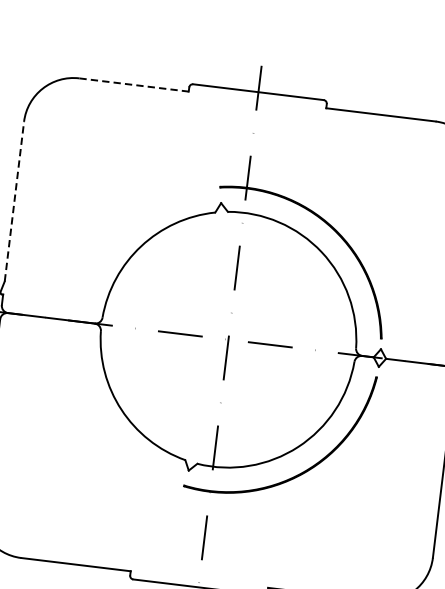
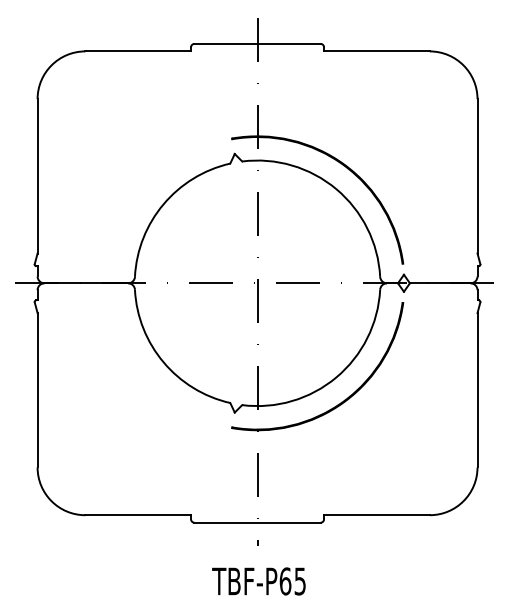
line: (134, 85) -> (138, 51), dashed -> solid
line: (14, 200) -> (37, 175), dashed -> solid

